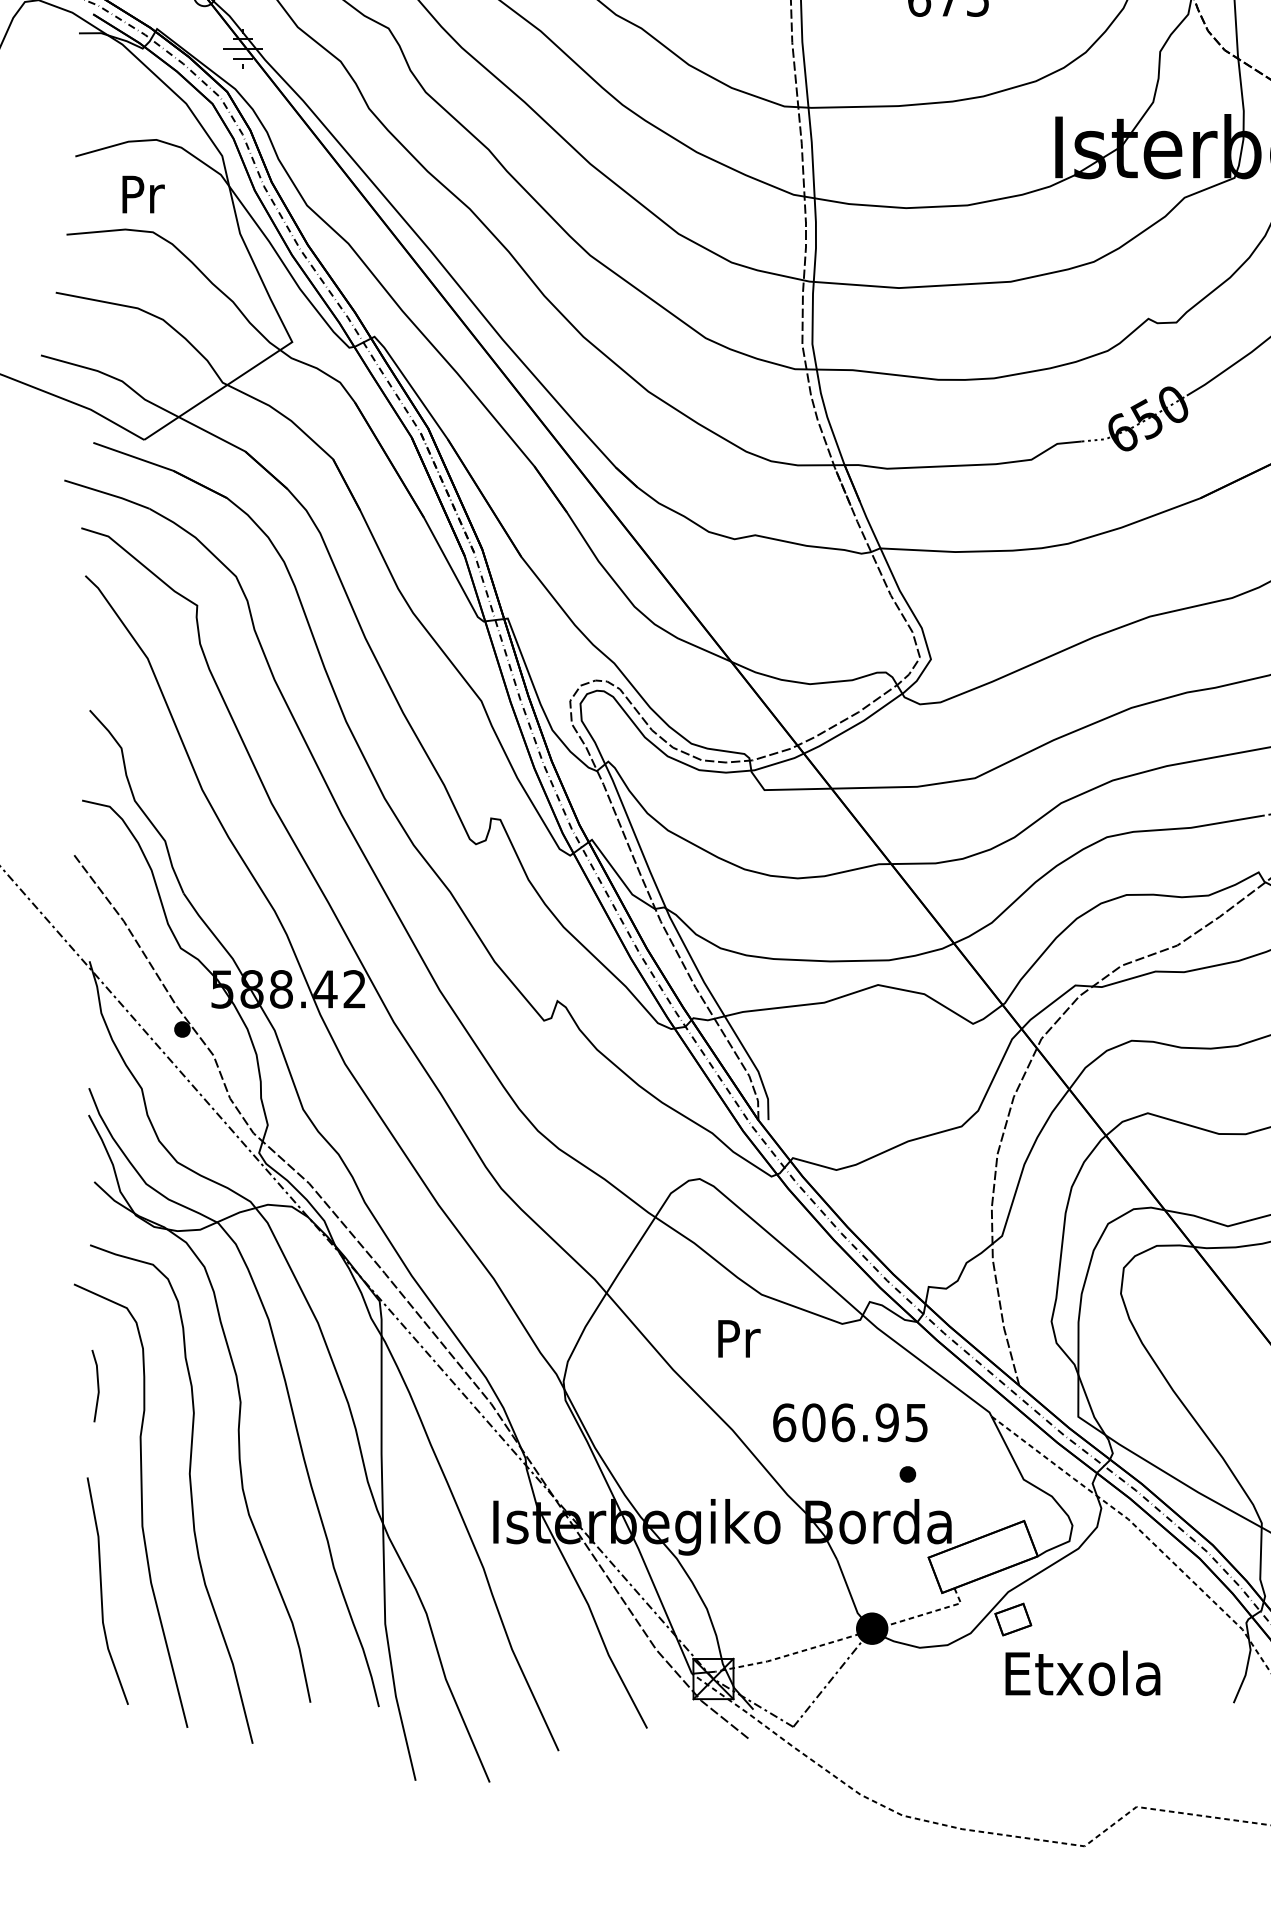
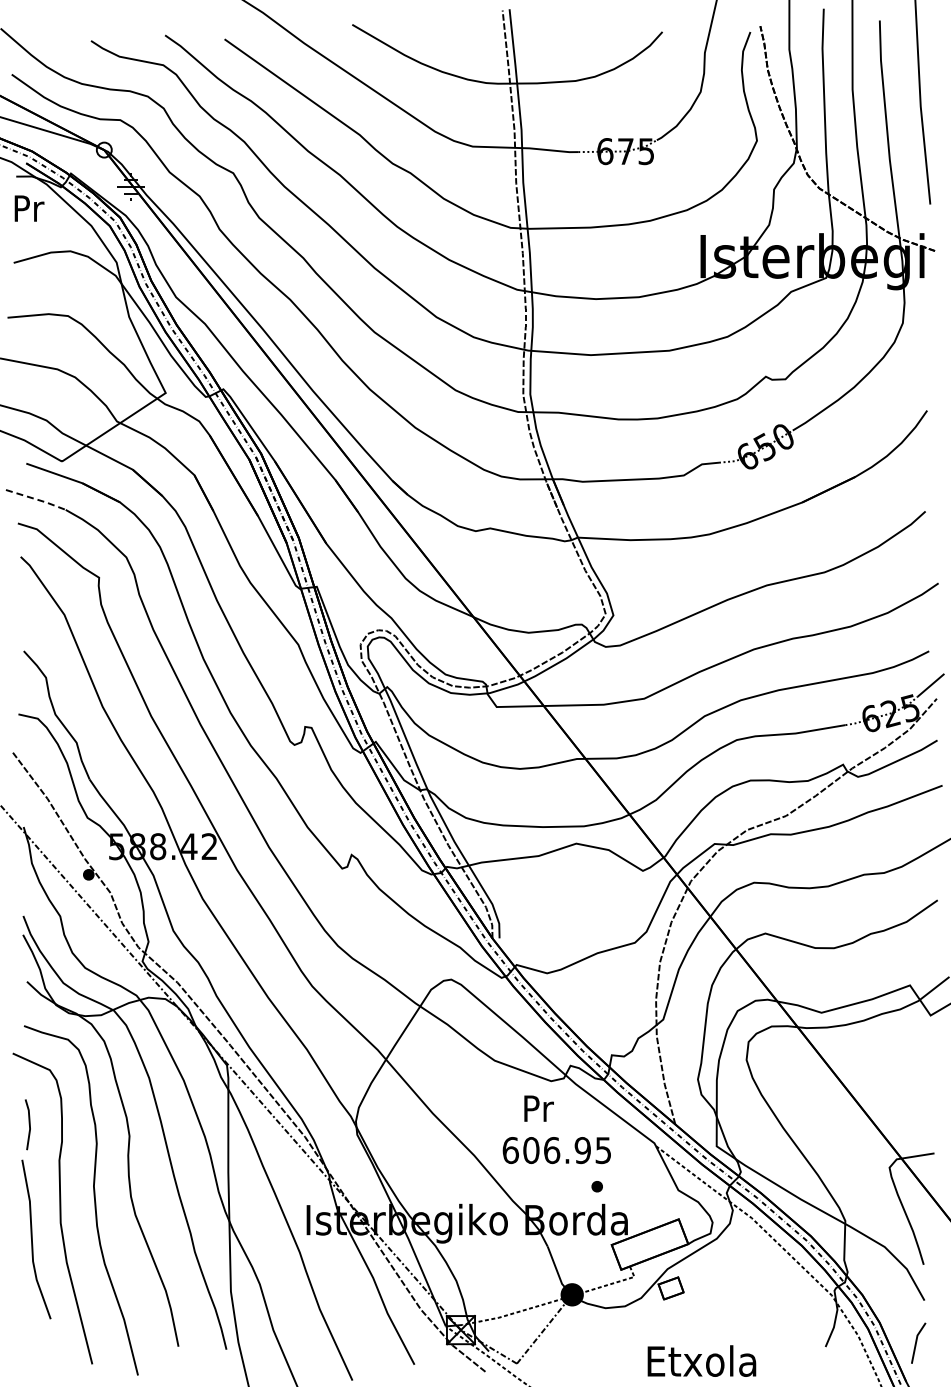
text: (143, 194) -> (29, 208), moved
line: (109, 494) -> (37, 499), solid -> dashed
text: (738, 1338) -> (538, 1108), moved
line: (102, 1591) -> (32, 1239), moved
text: (1082, 1672) -> (701, 1360), moved

